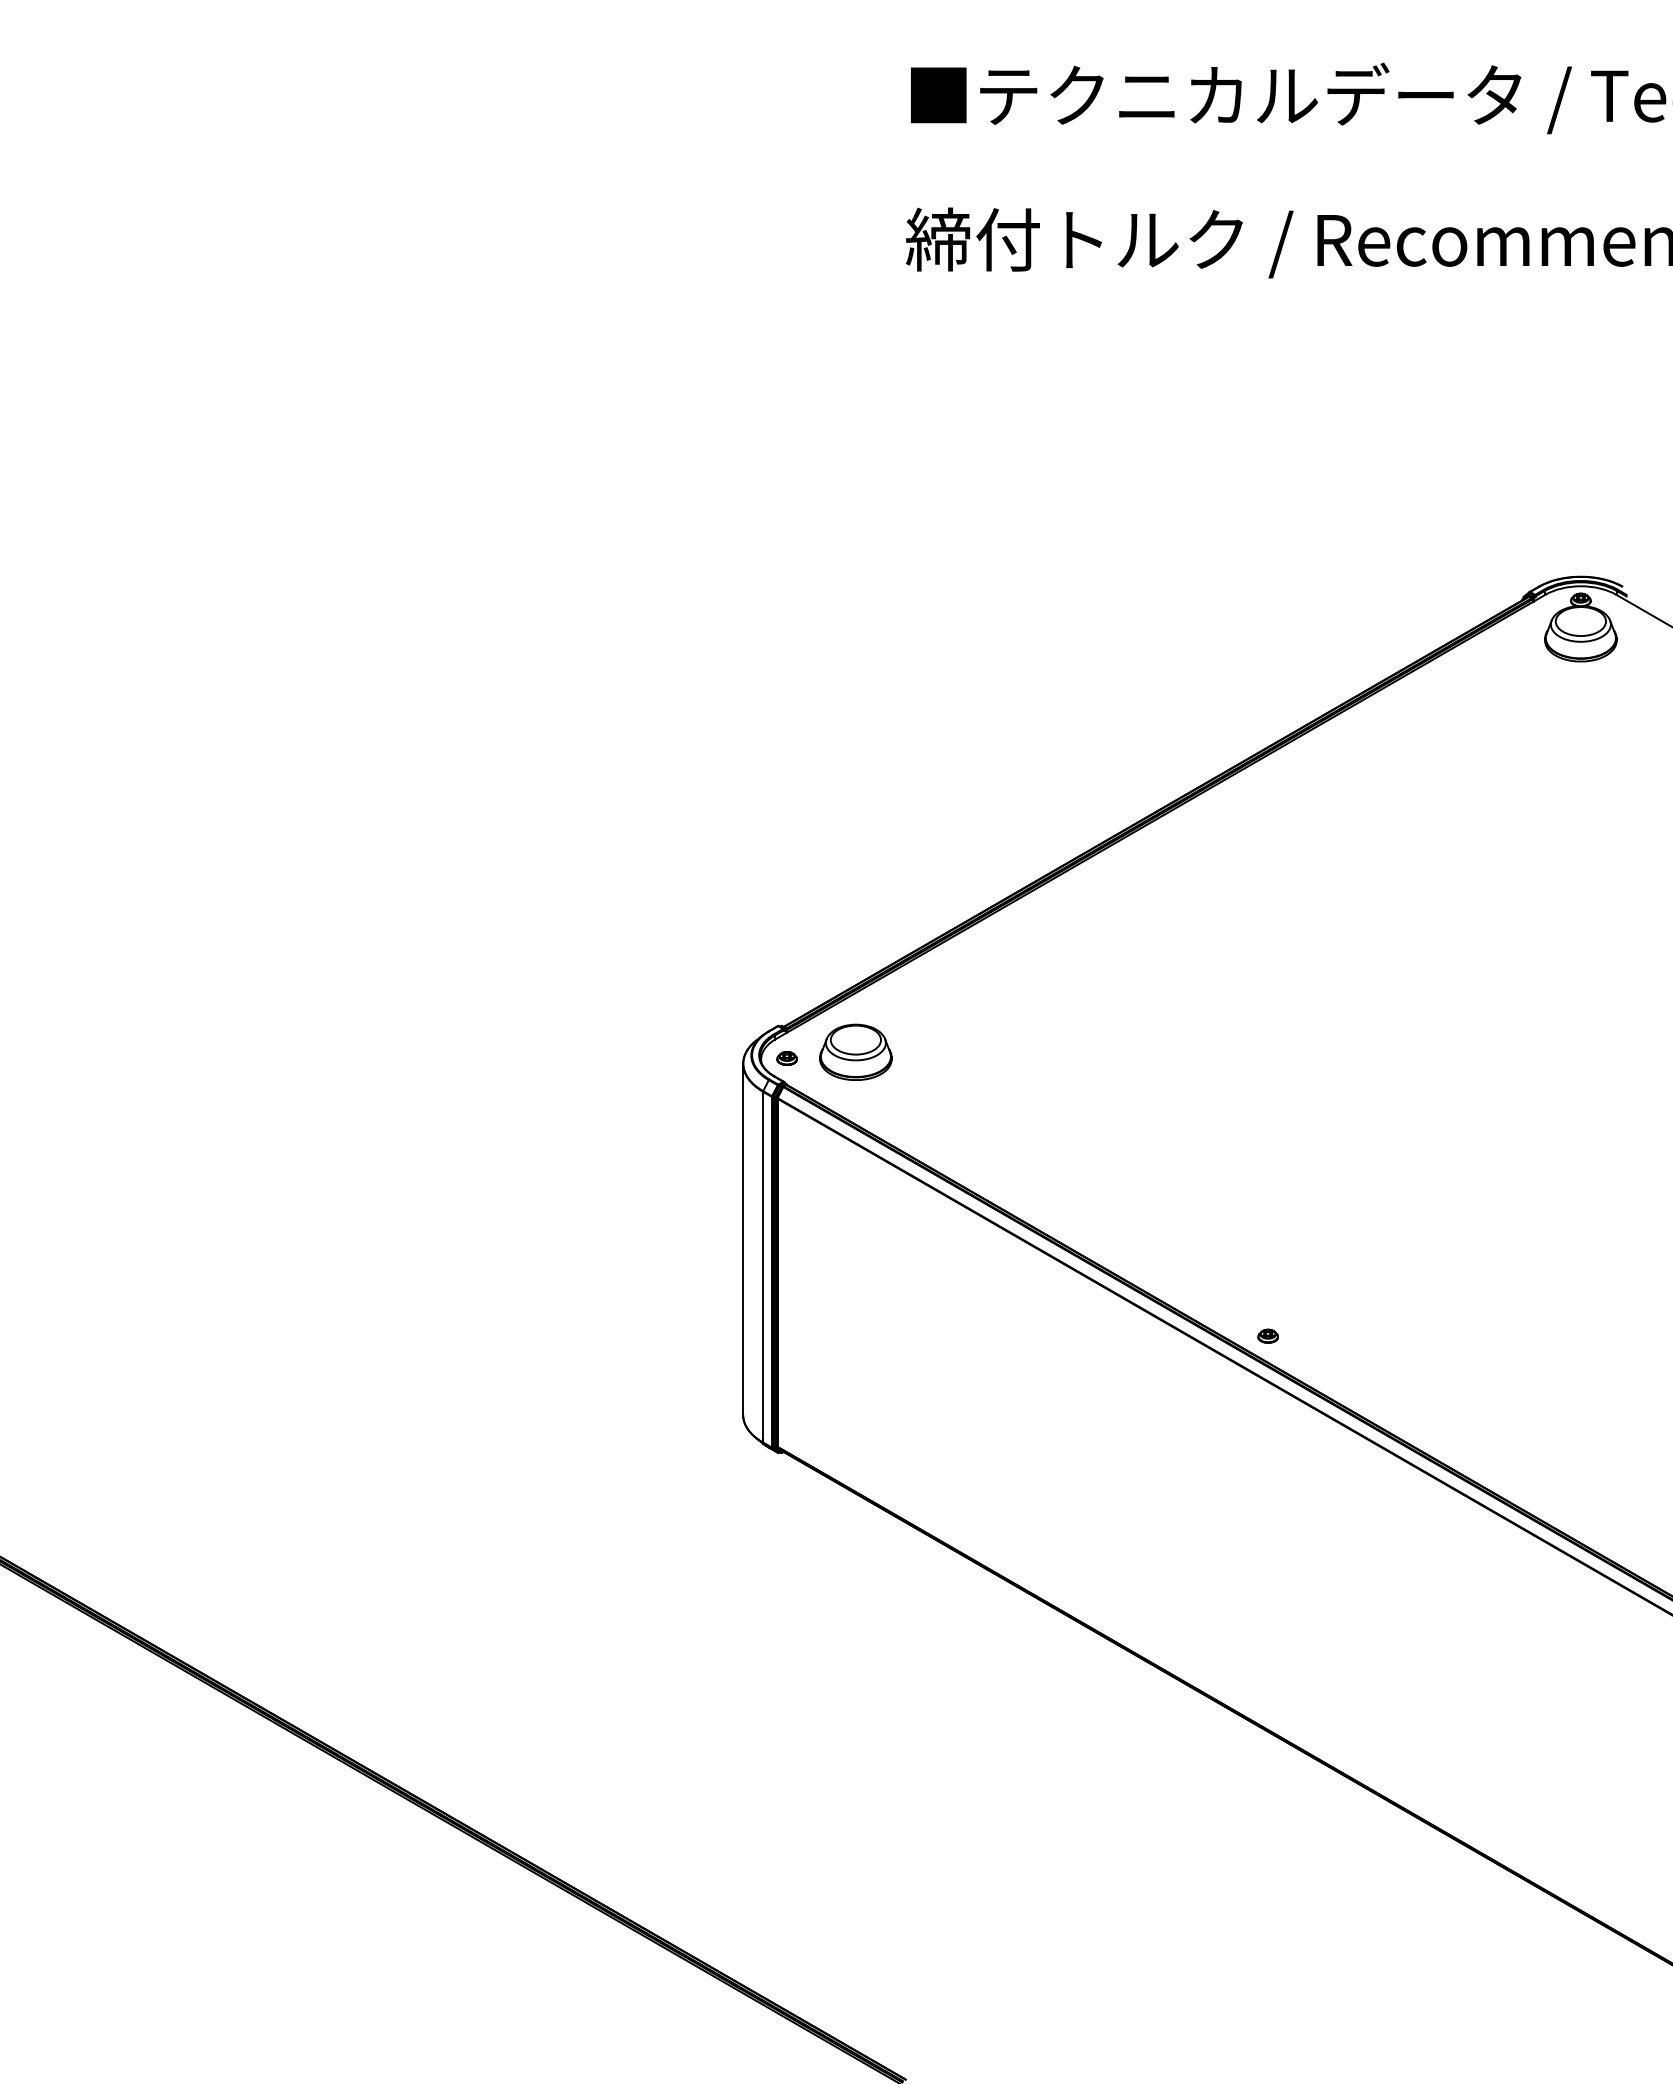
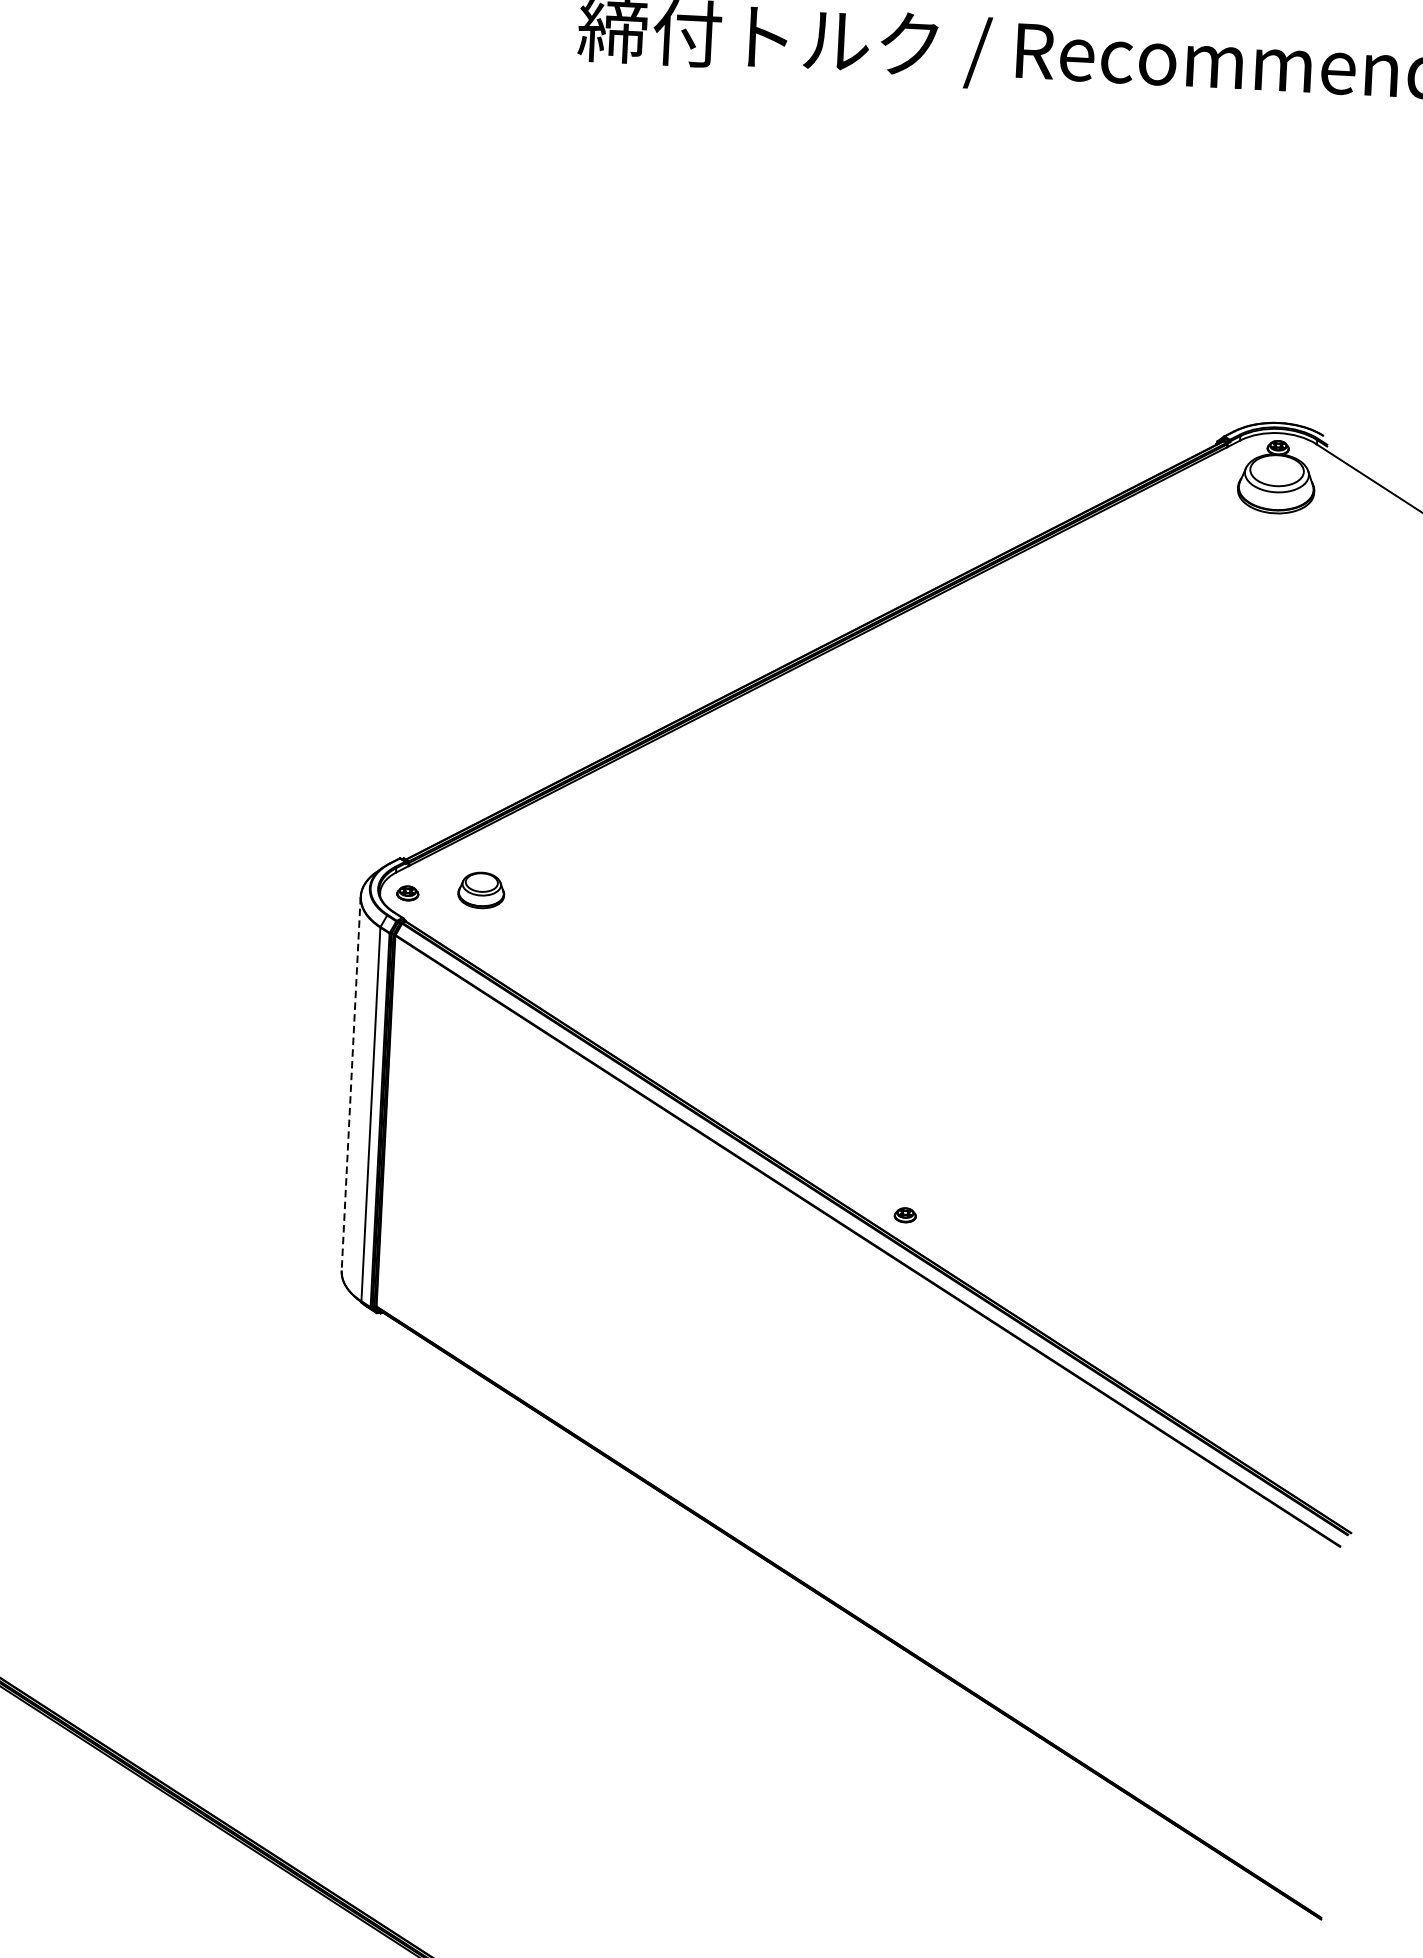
part: (855, 1051) -> (481, 889), size x0.6
line: (743, 1239) -> (351, 1083), solid -> dashed

